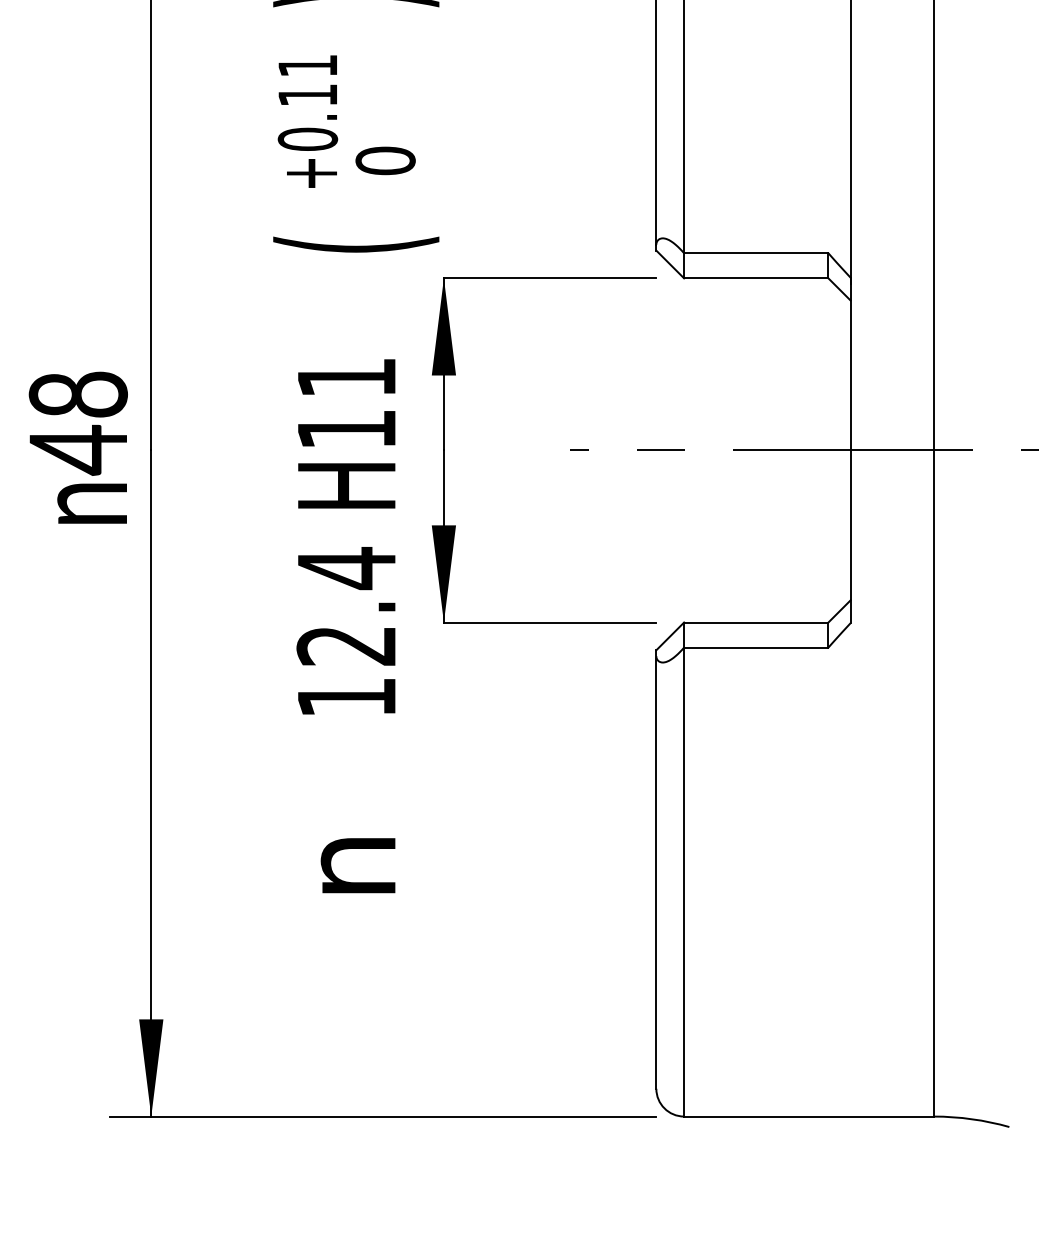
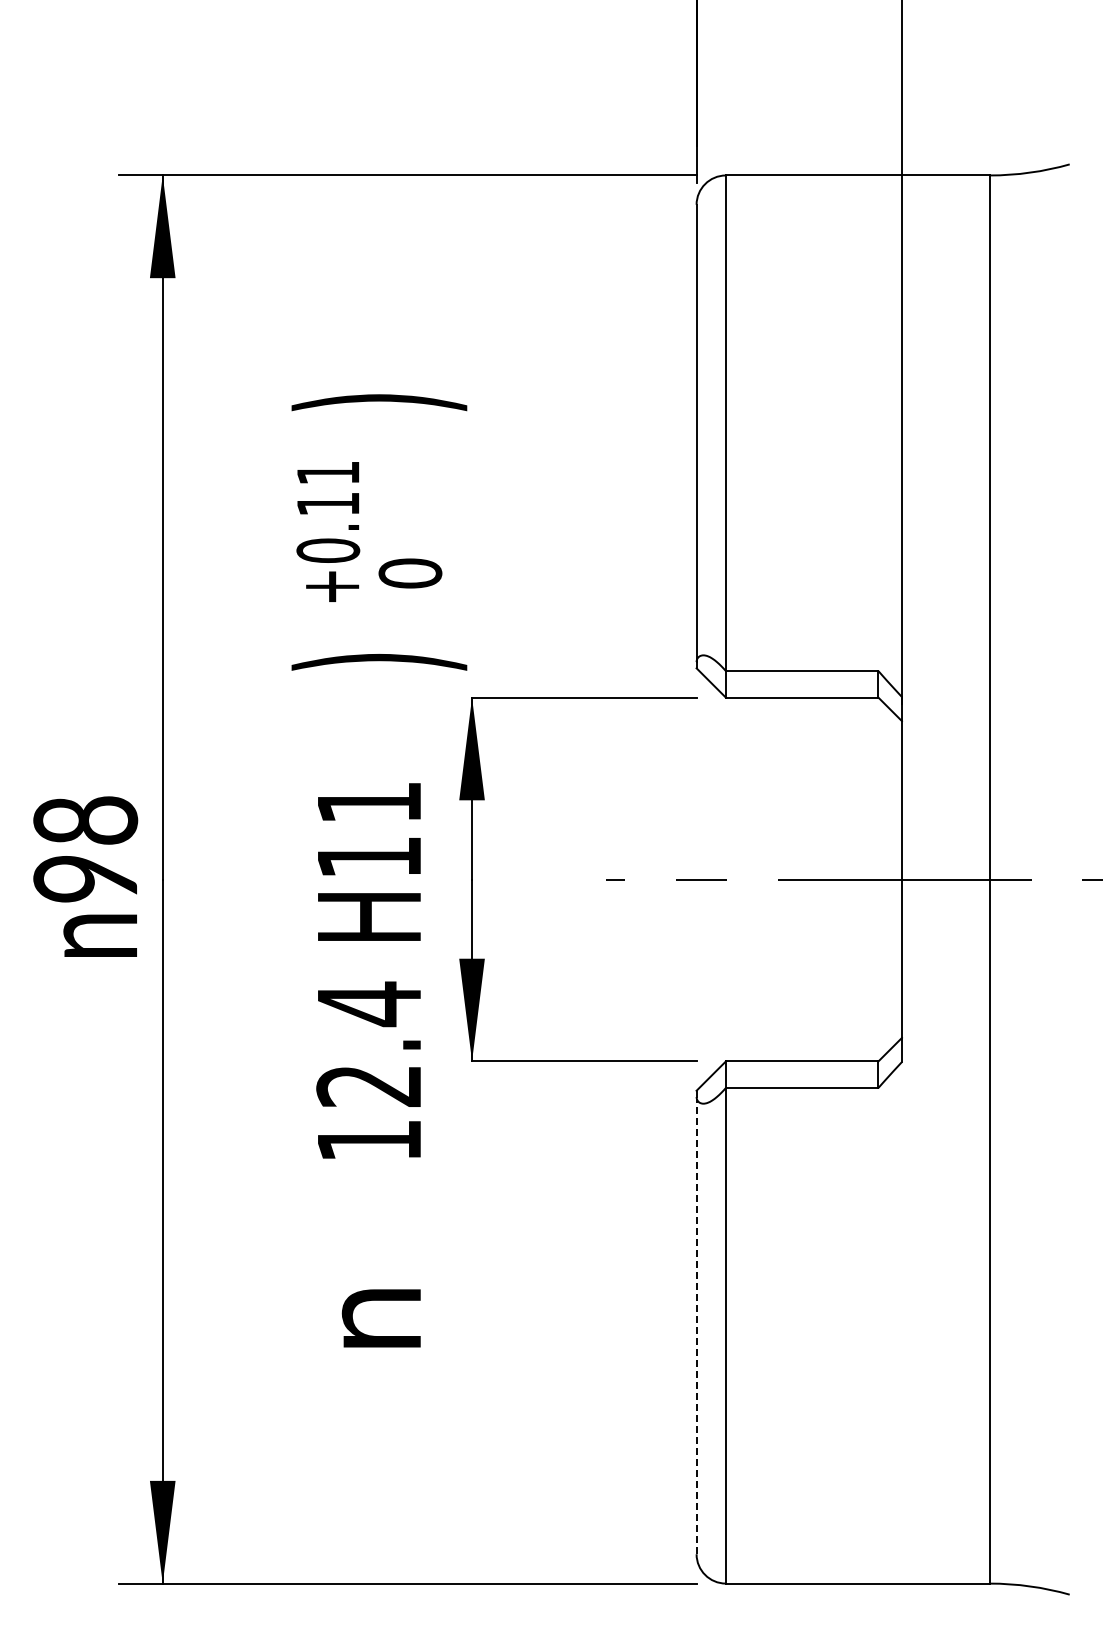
text: (356, 244) -> (379, 661), ( -> )
text: (77, 450) -> (84, 879), 48 -> 98
line: (656, 873) -> (696, 1326), solid -> dashed

